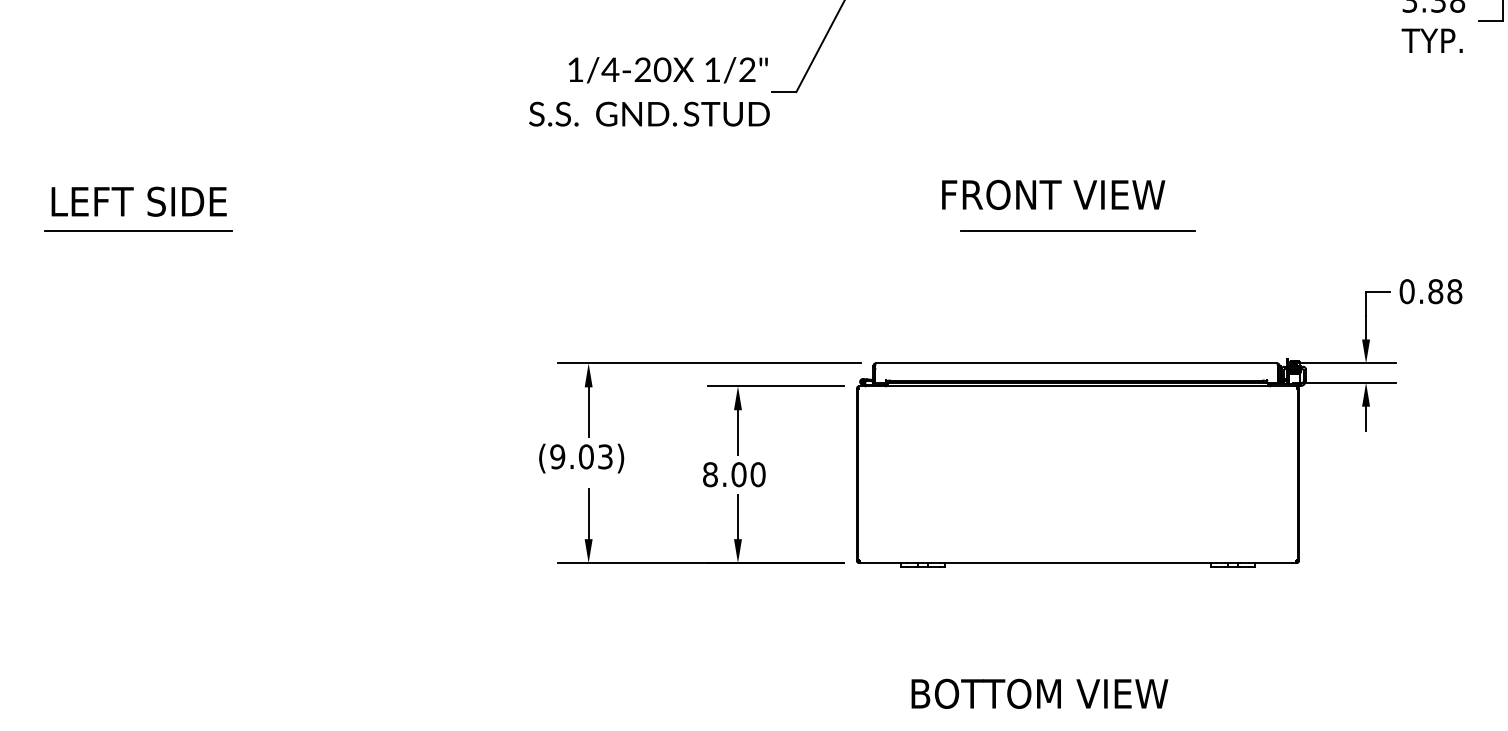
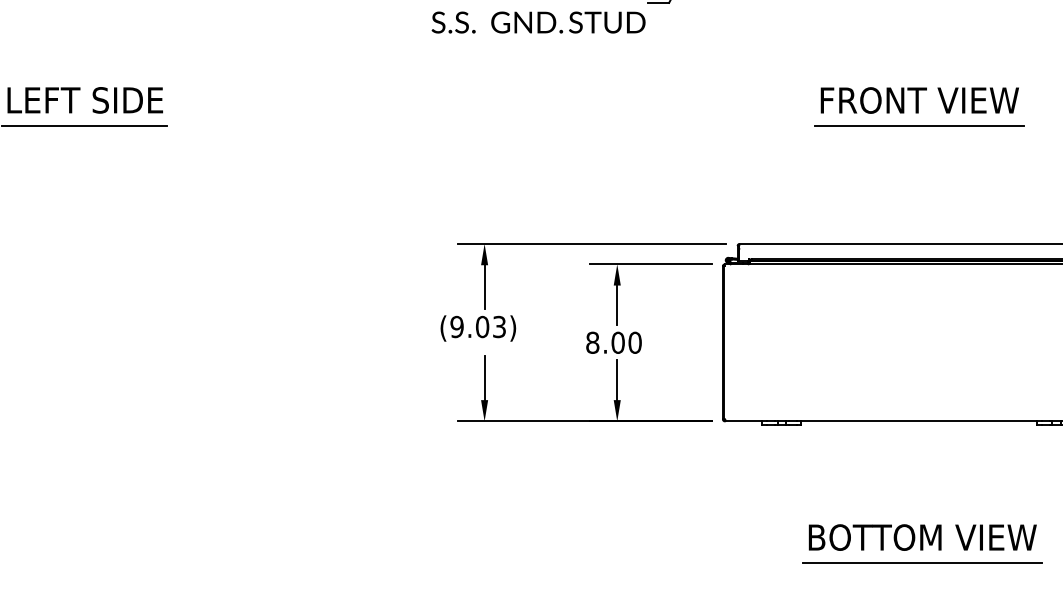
text: (1053, 194) -> (919, 100), moved
text: (1039, 693) -> (922, 537), moved
line: (1081, 722) -> (922, 562), added

